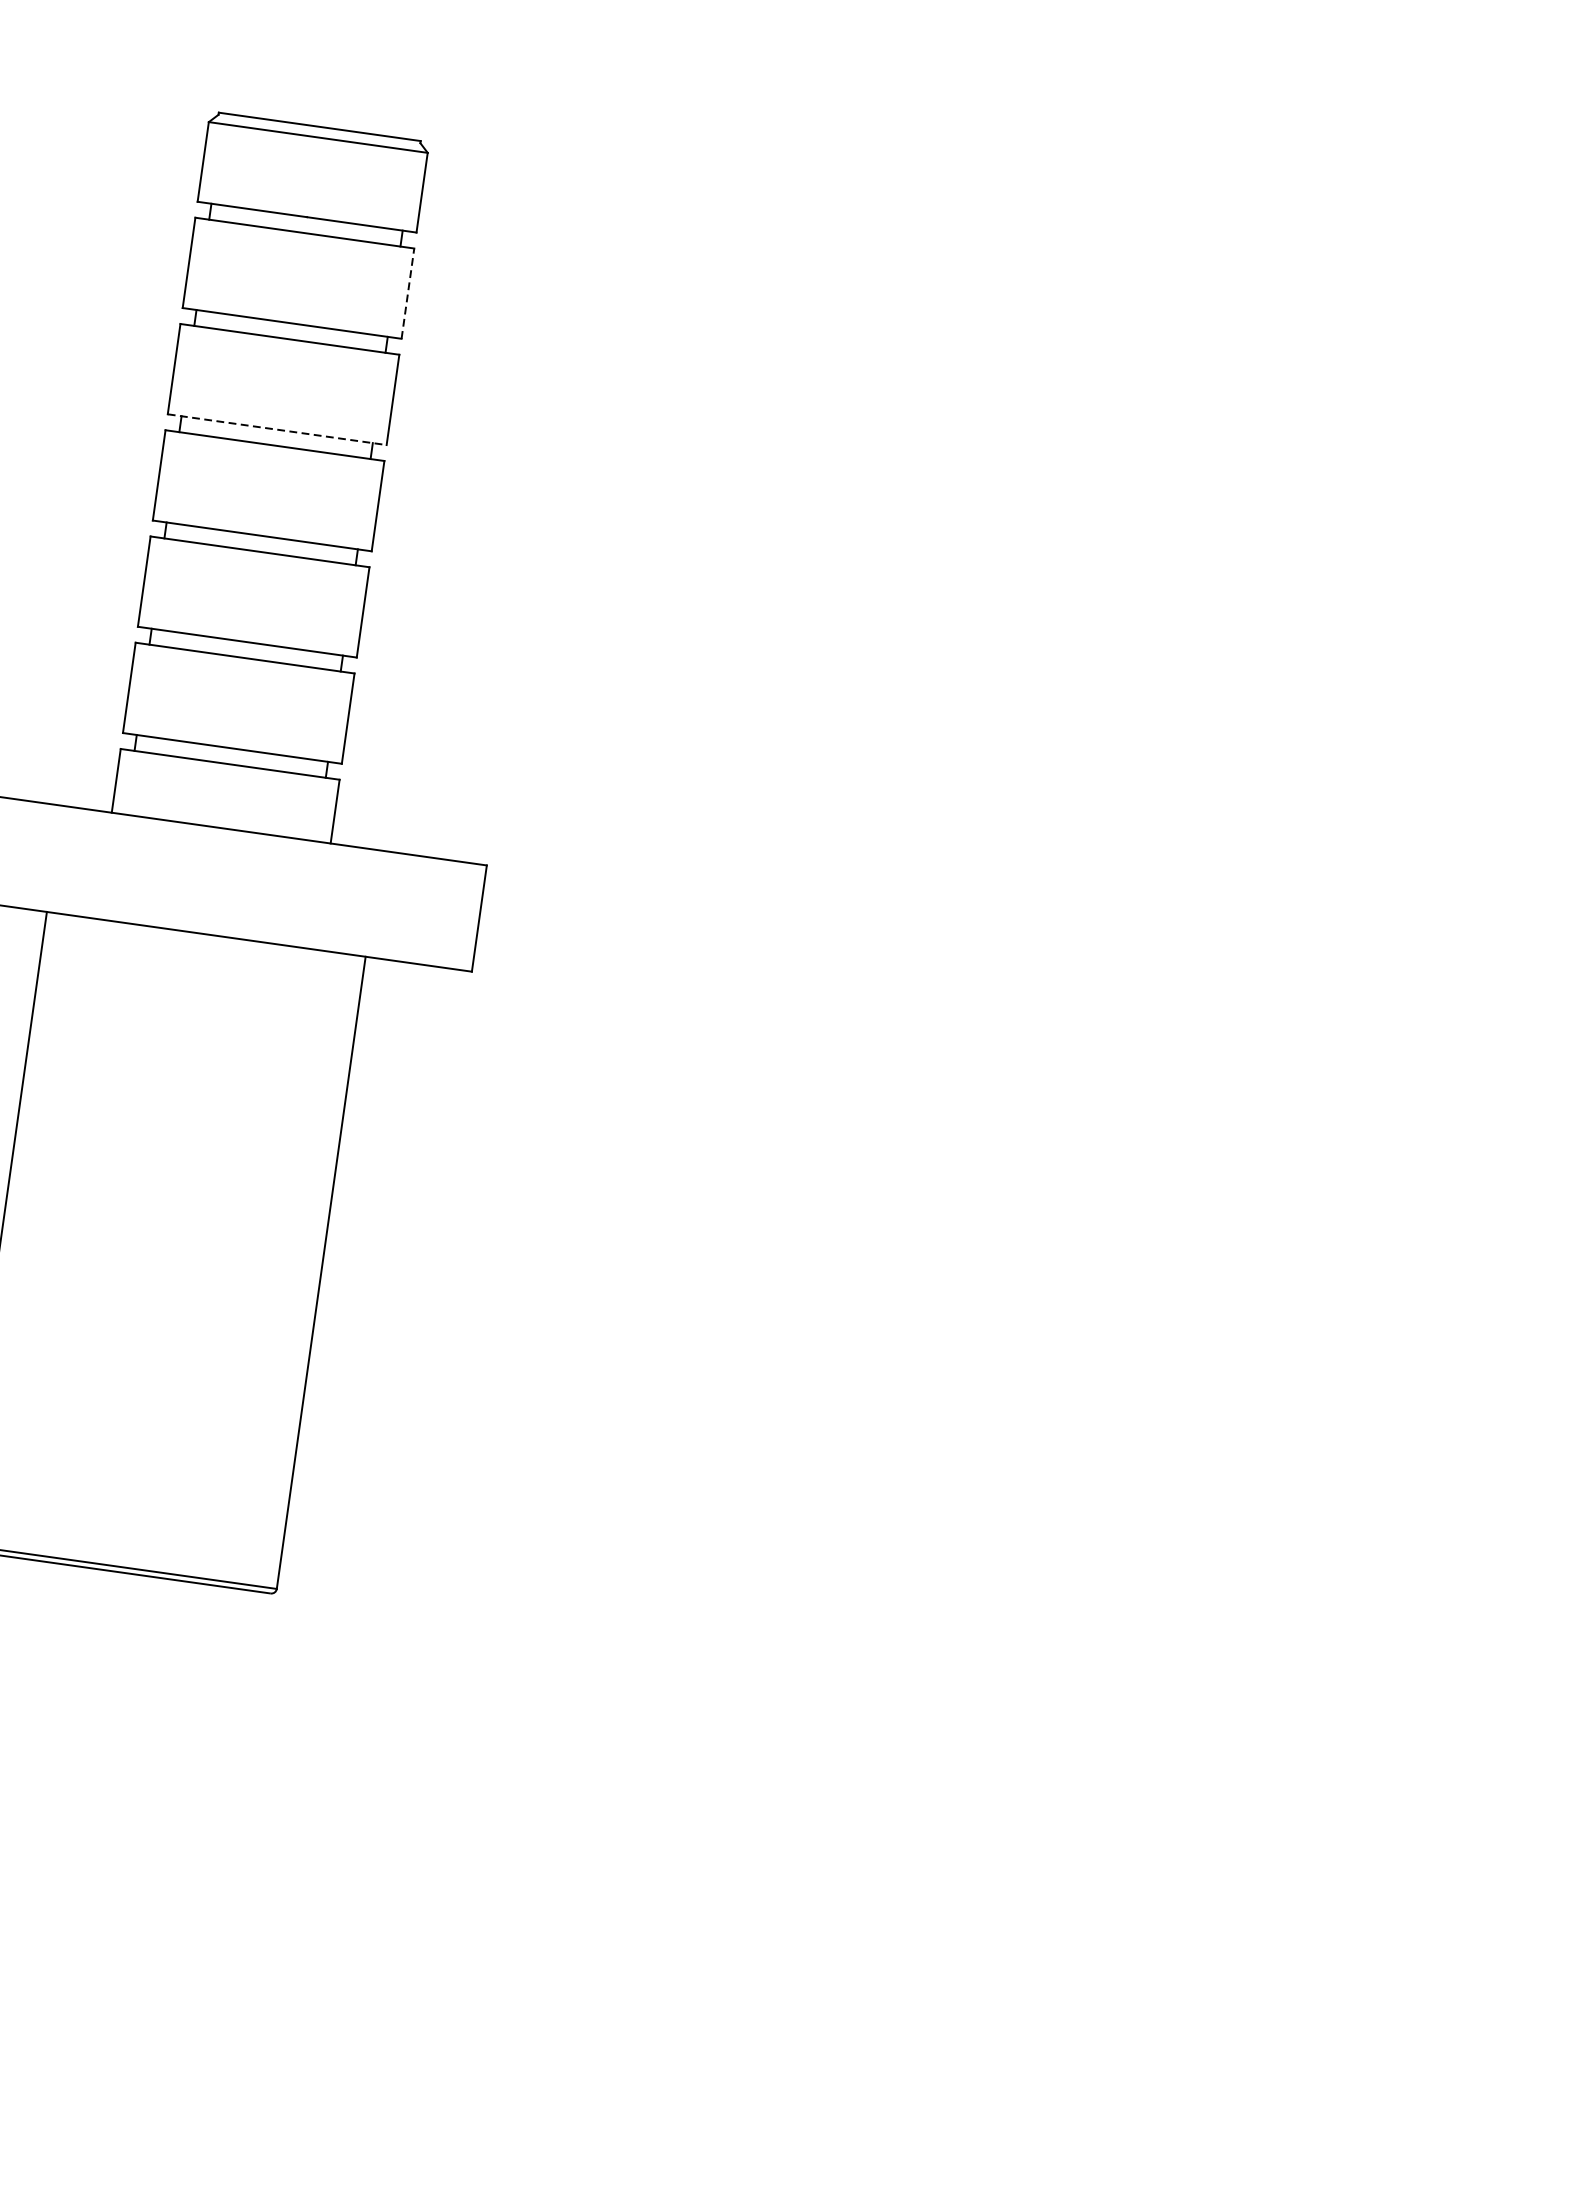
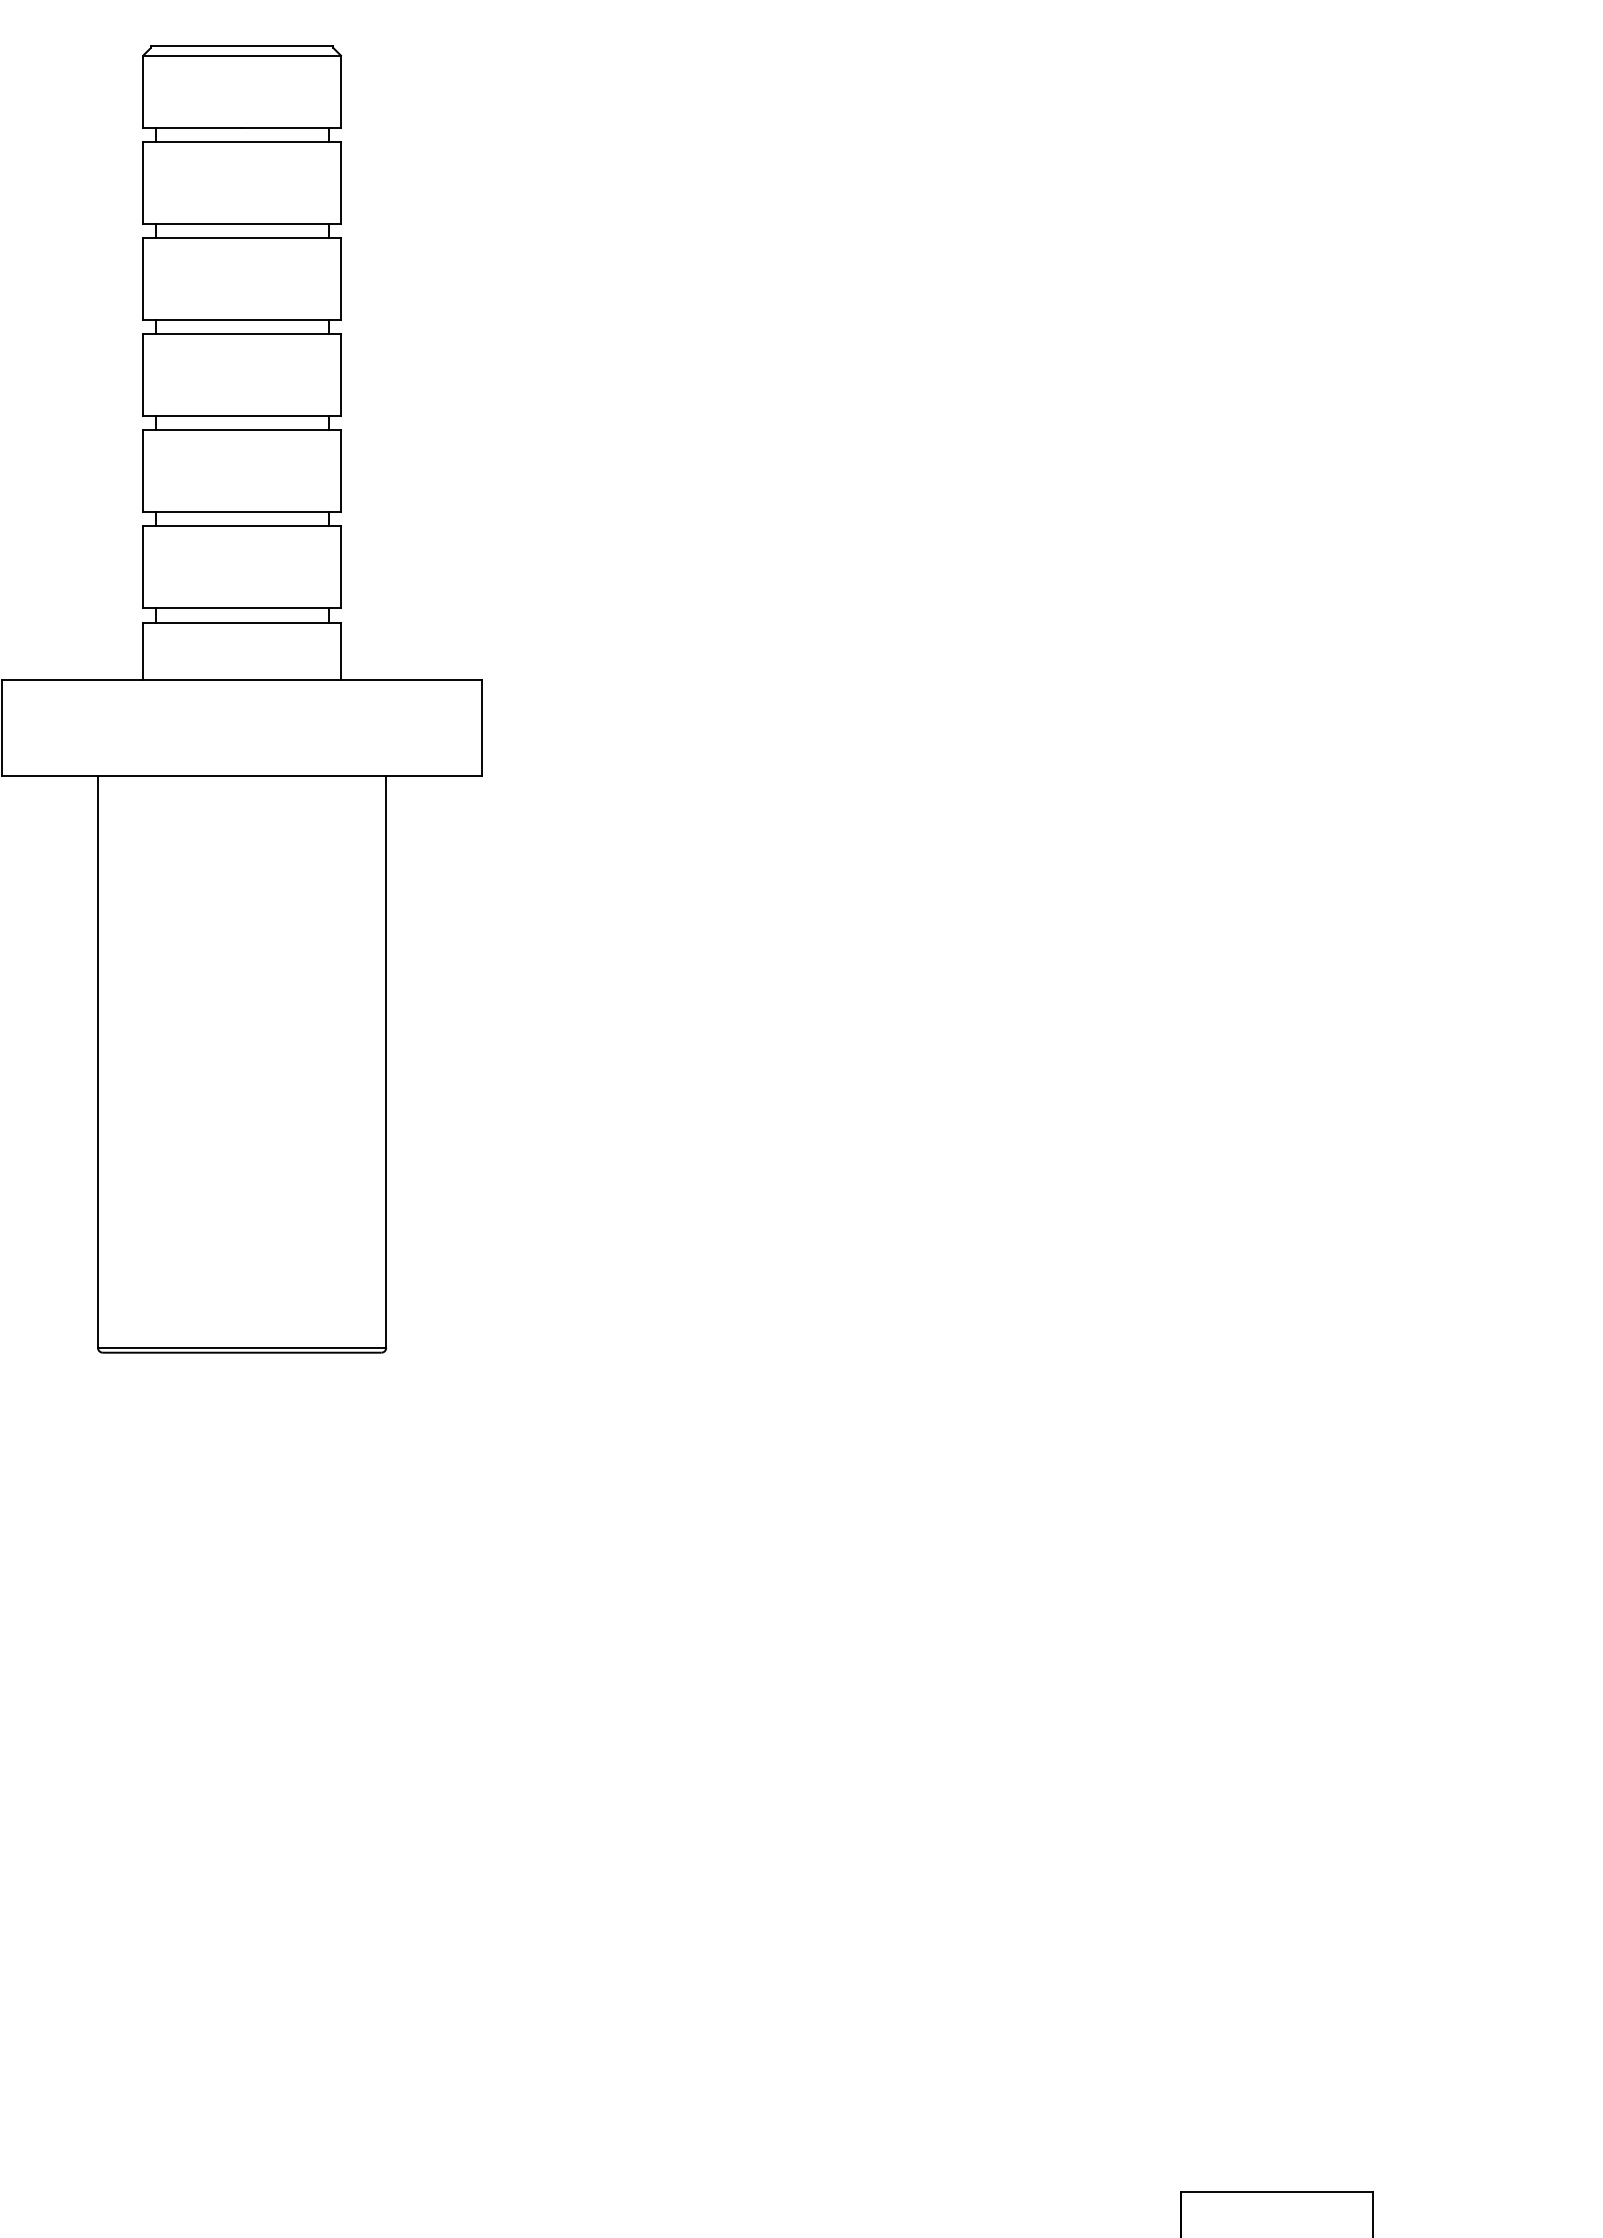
line: (408, 294) -> (341, 183), dashed -> solid
line: (277, 429) -> (242, 319), dashed -> solid

